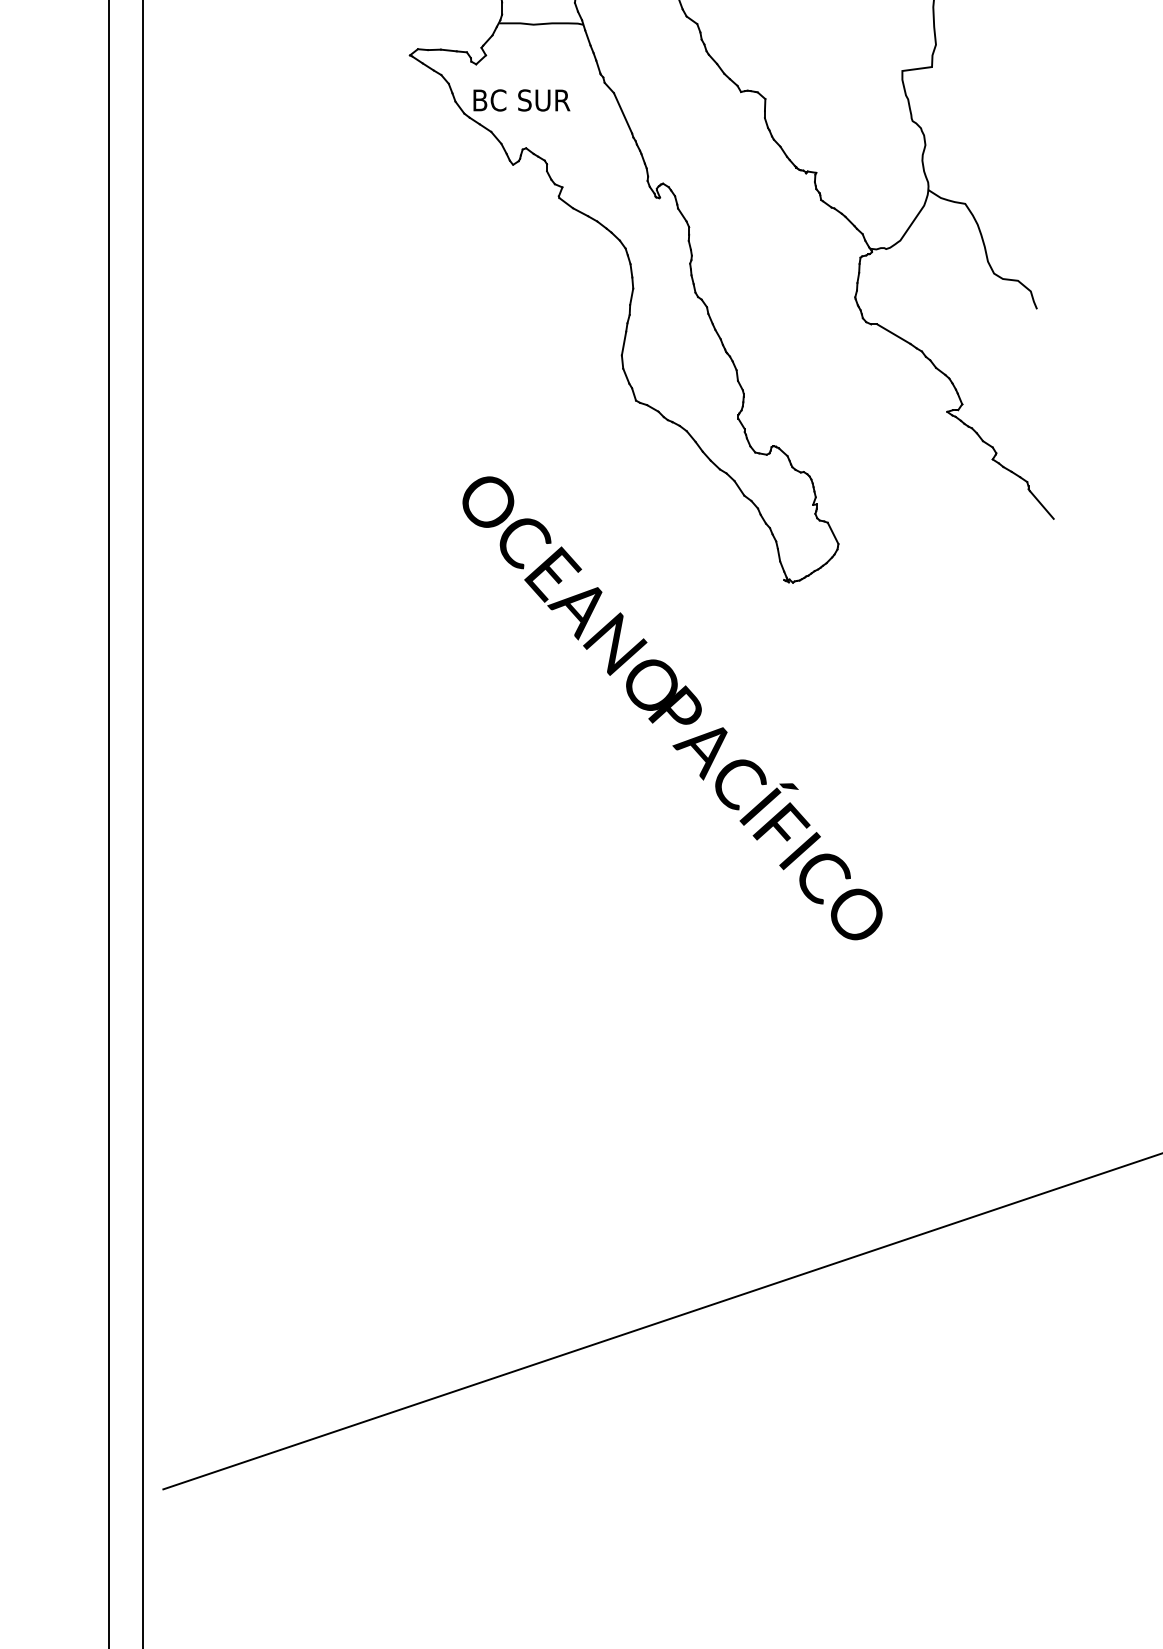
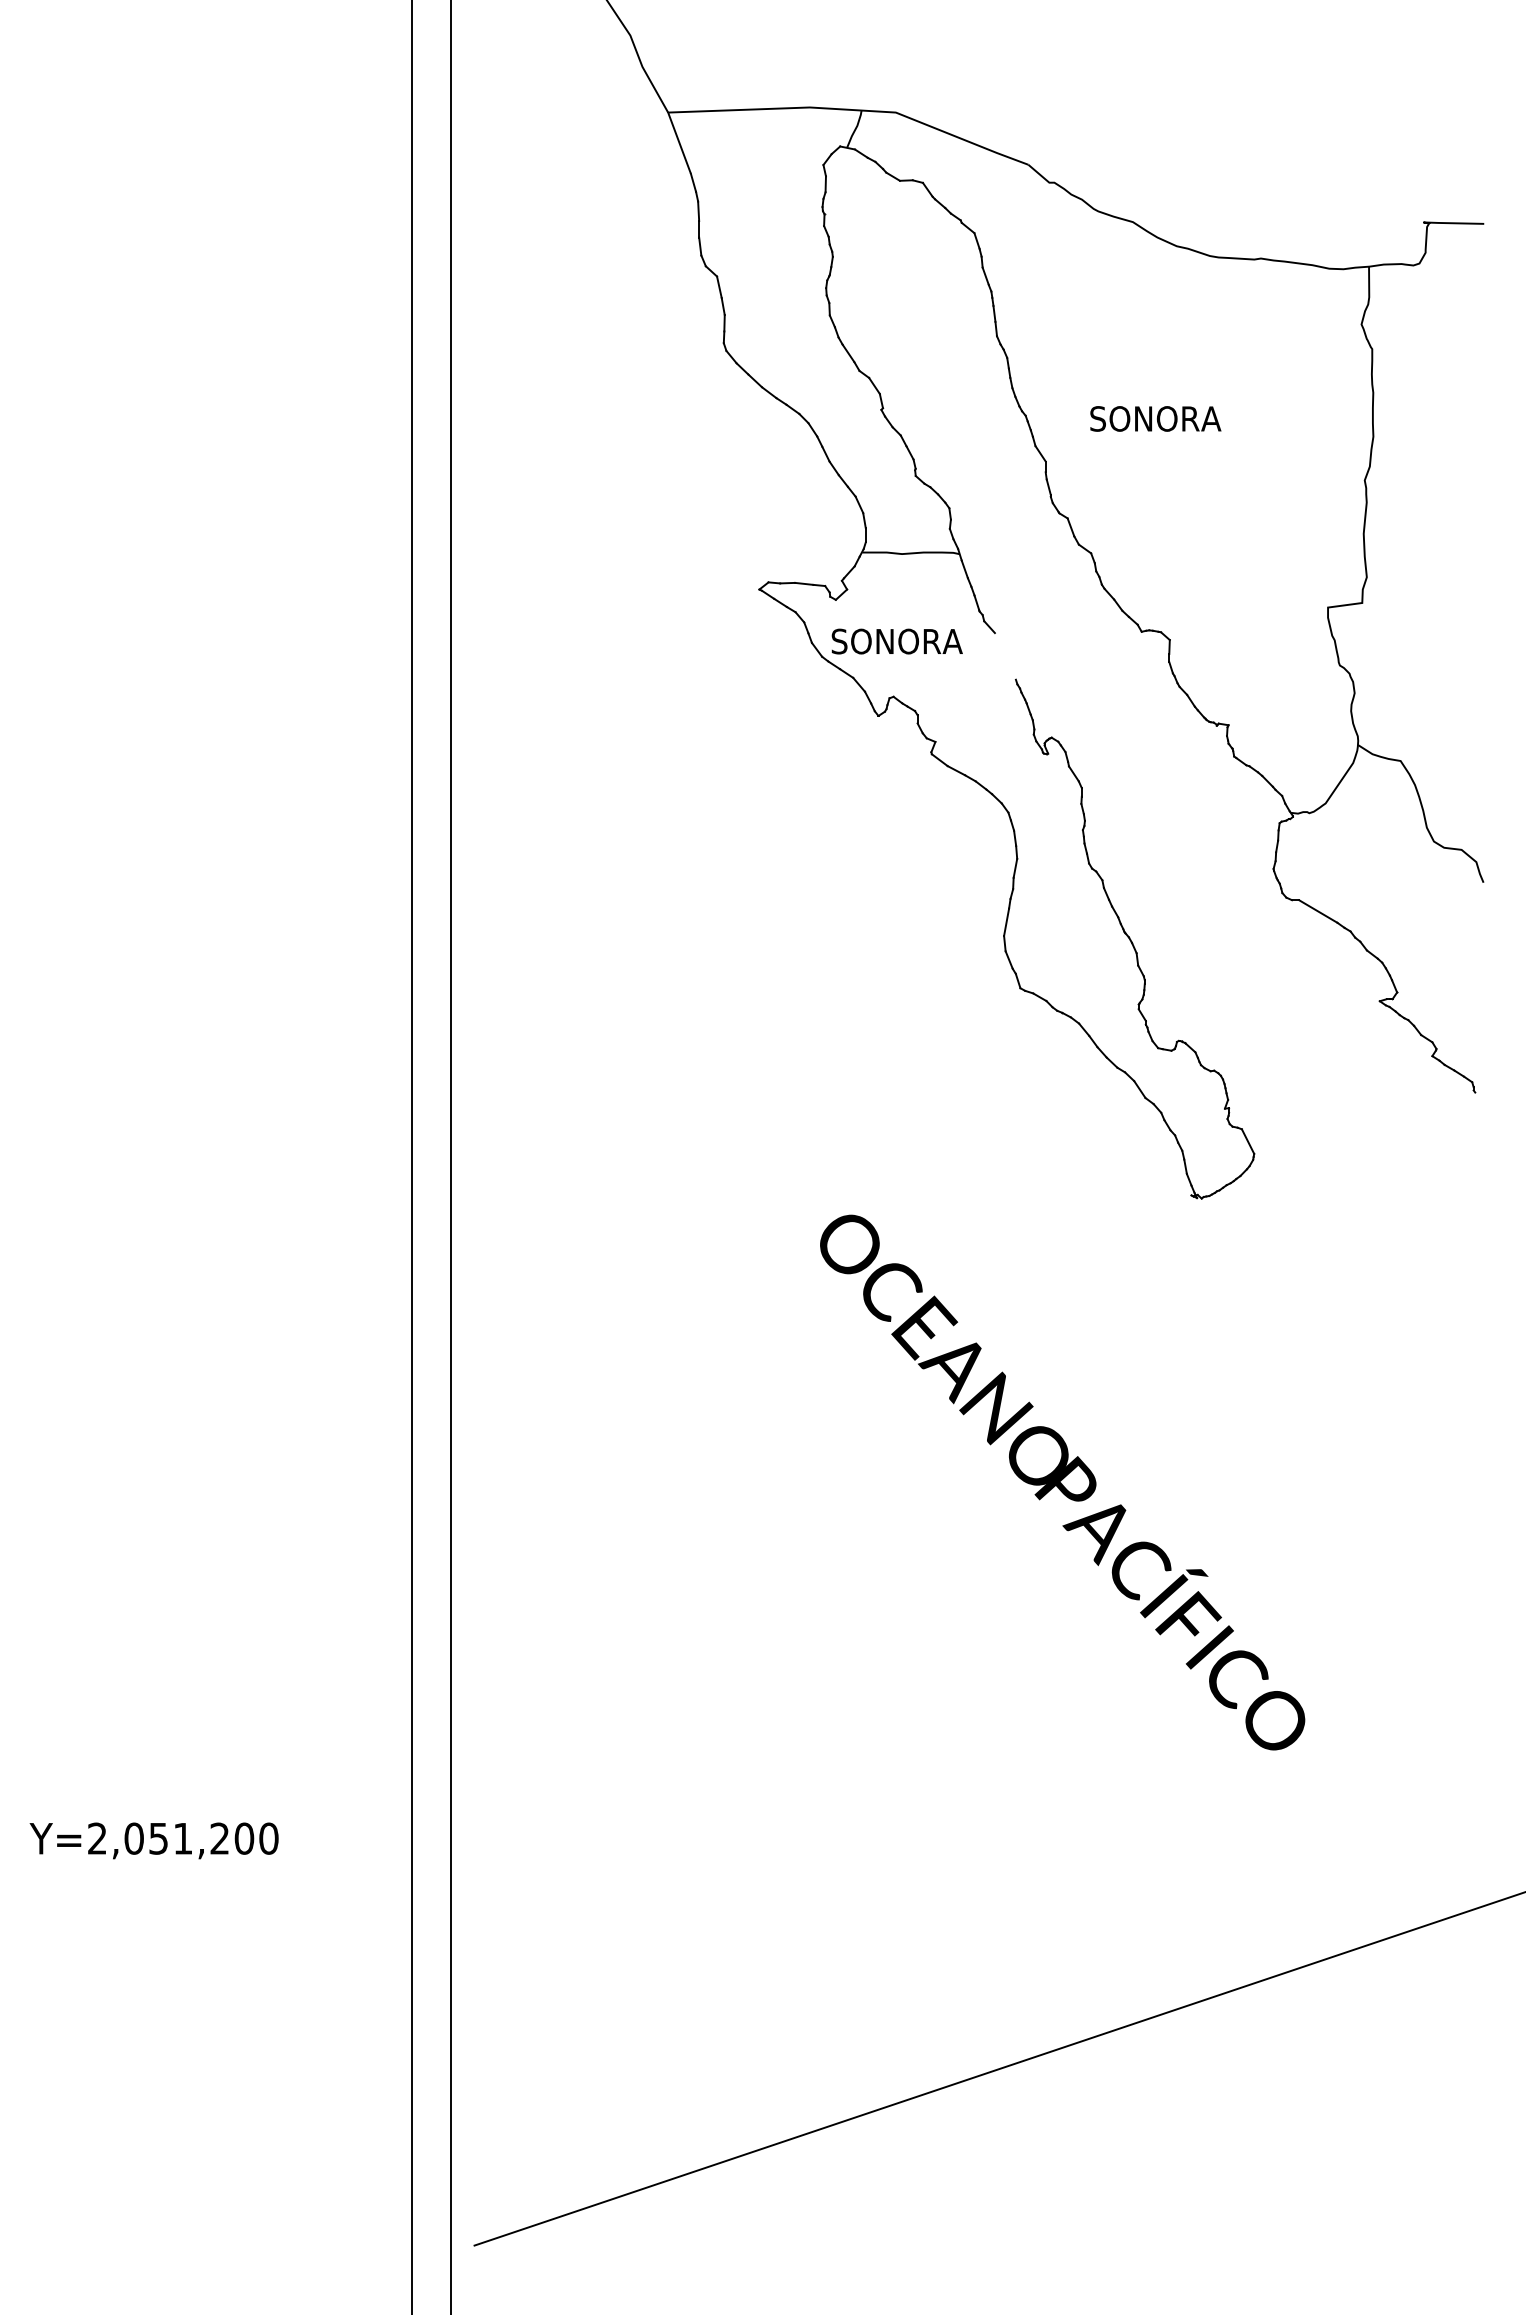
text: (528, 100) -> (896, 641), BC SUR -> SONORA
line: (622, 113) -> (1004, 656), removed
line: (1041, 504) -> (1488, 1108), removed
text: (672, 708) -> (1062, 1482), moved

